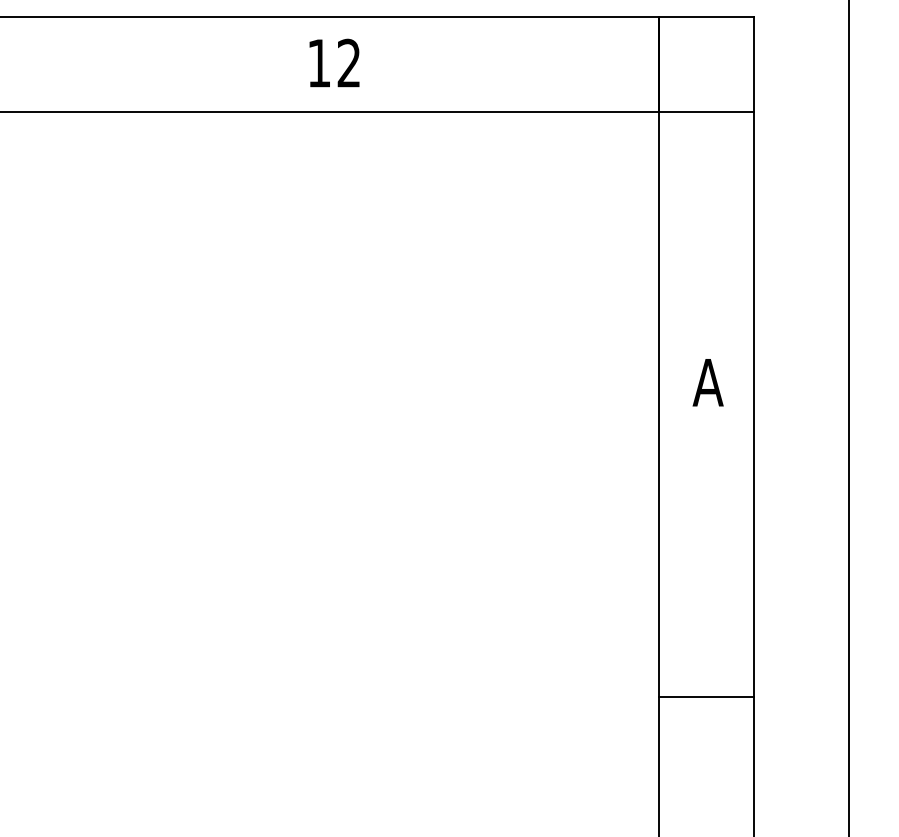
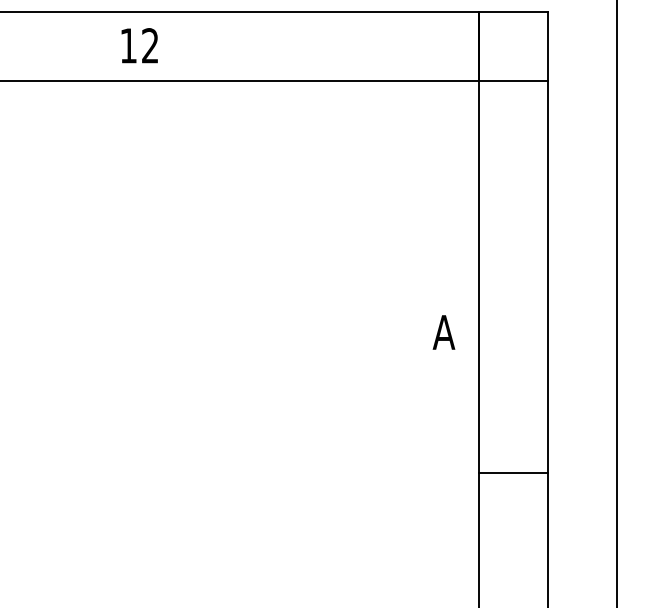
text: (334, 62) -> (139, 45), moved
text: (707, 382) -> (443, 332), moved
line: (706, 697) -> (513, 473), moved

